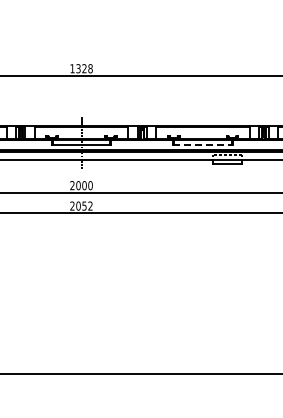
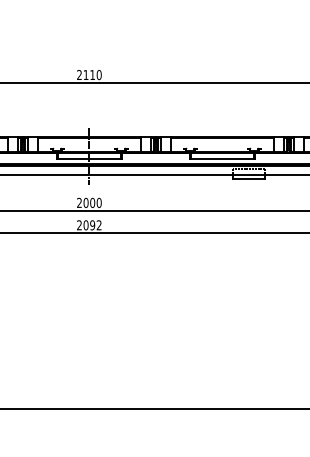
text: (81, 68) -> (89, 74), 1328 -> 2110
line: (203, 145) -> (222, 159), dashed -> solid
text: (84, 205) -> (92, 224), 2052 -> 2092

